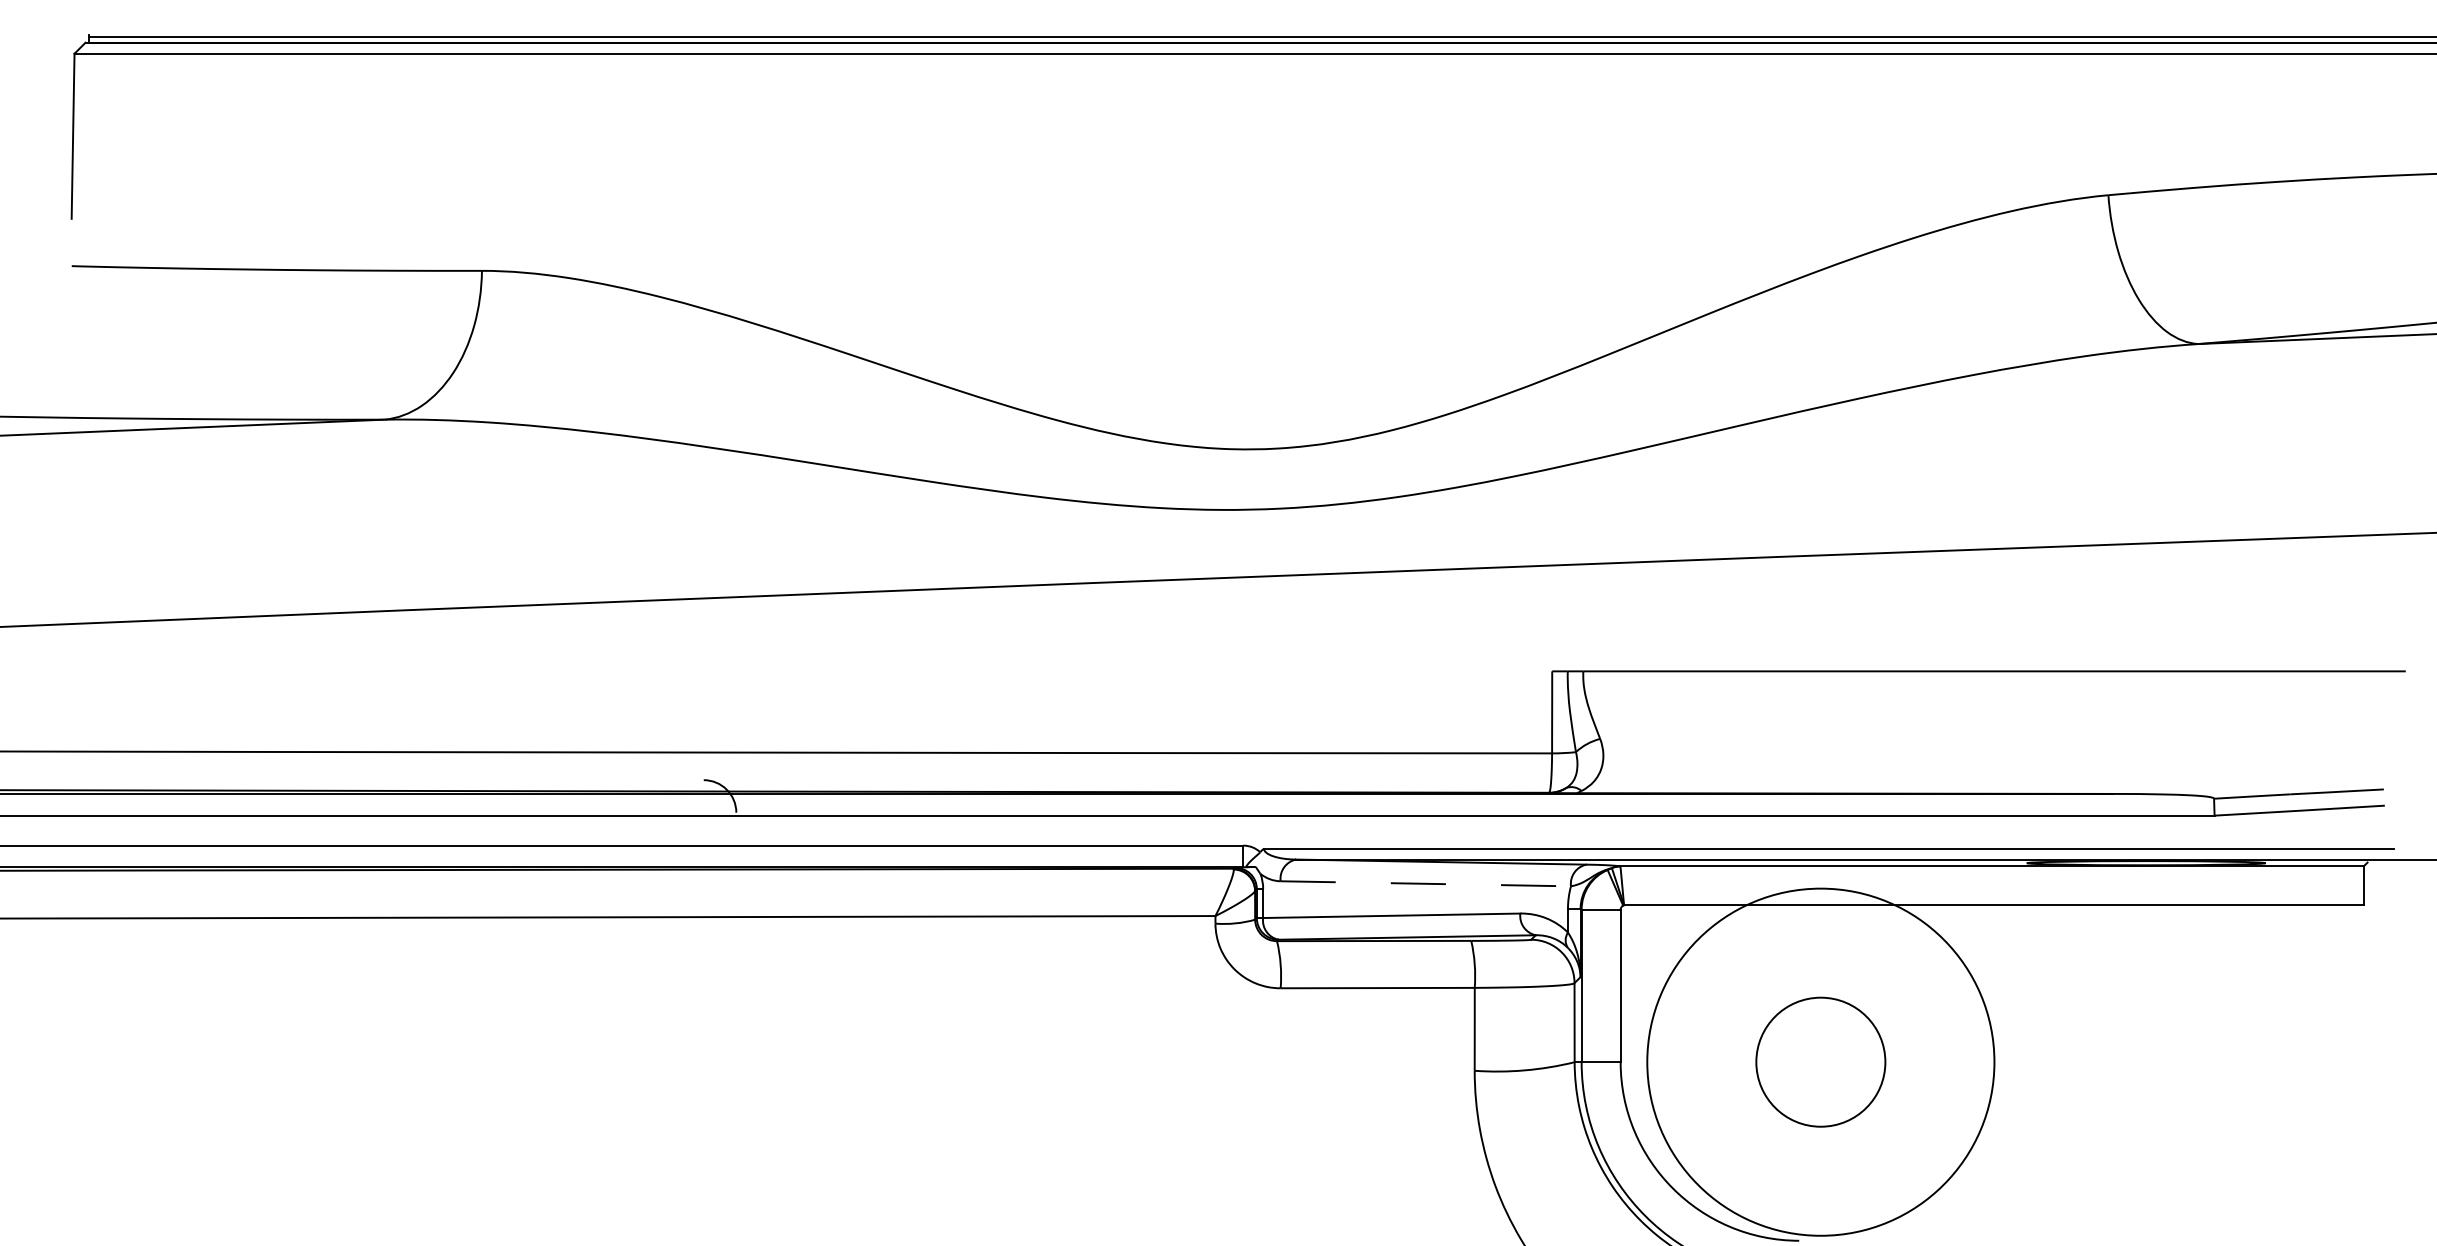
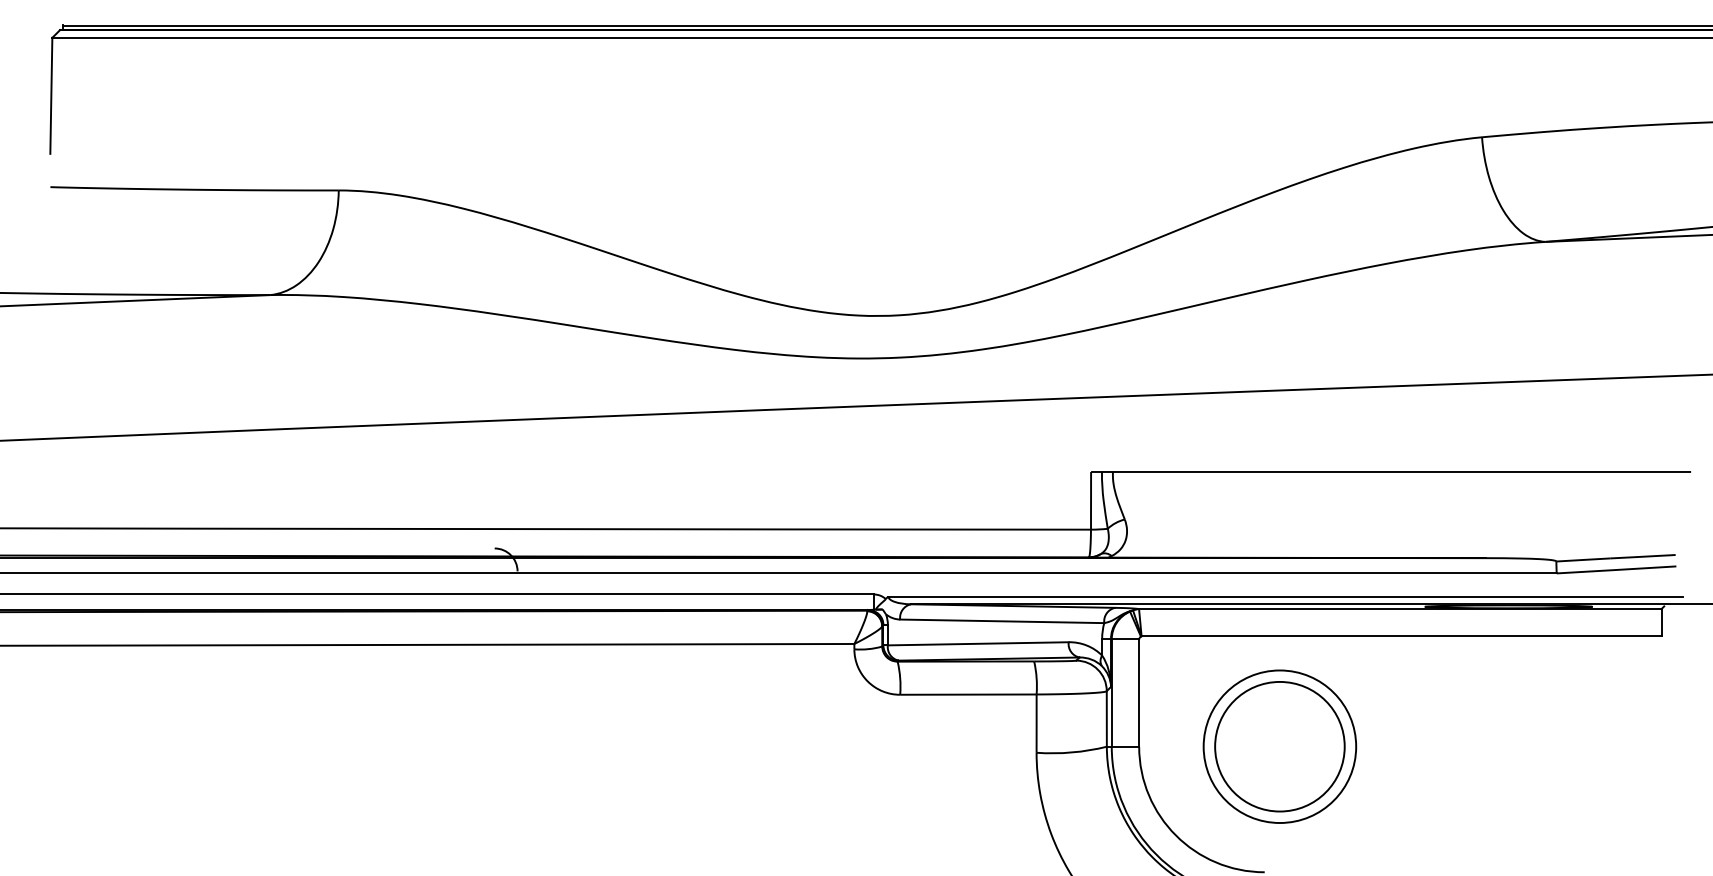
line: (1426, 884) -> (1002, 621), dashed -> solid
circle: (1820, 1061) -> (1279, 746), size x0.62
circle: (1820, 1061) -> (1279, 746), size x1.43

